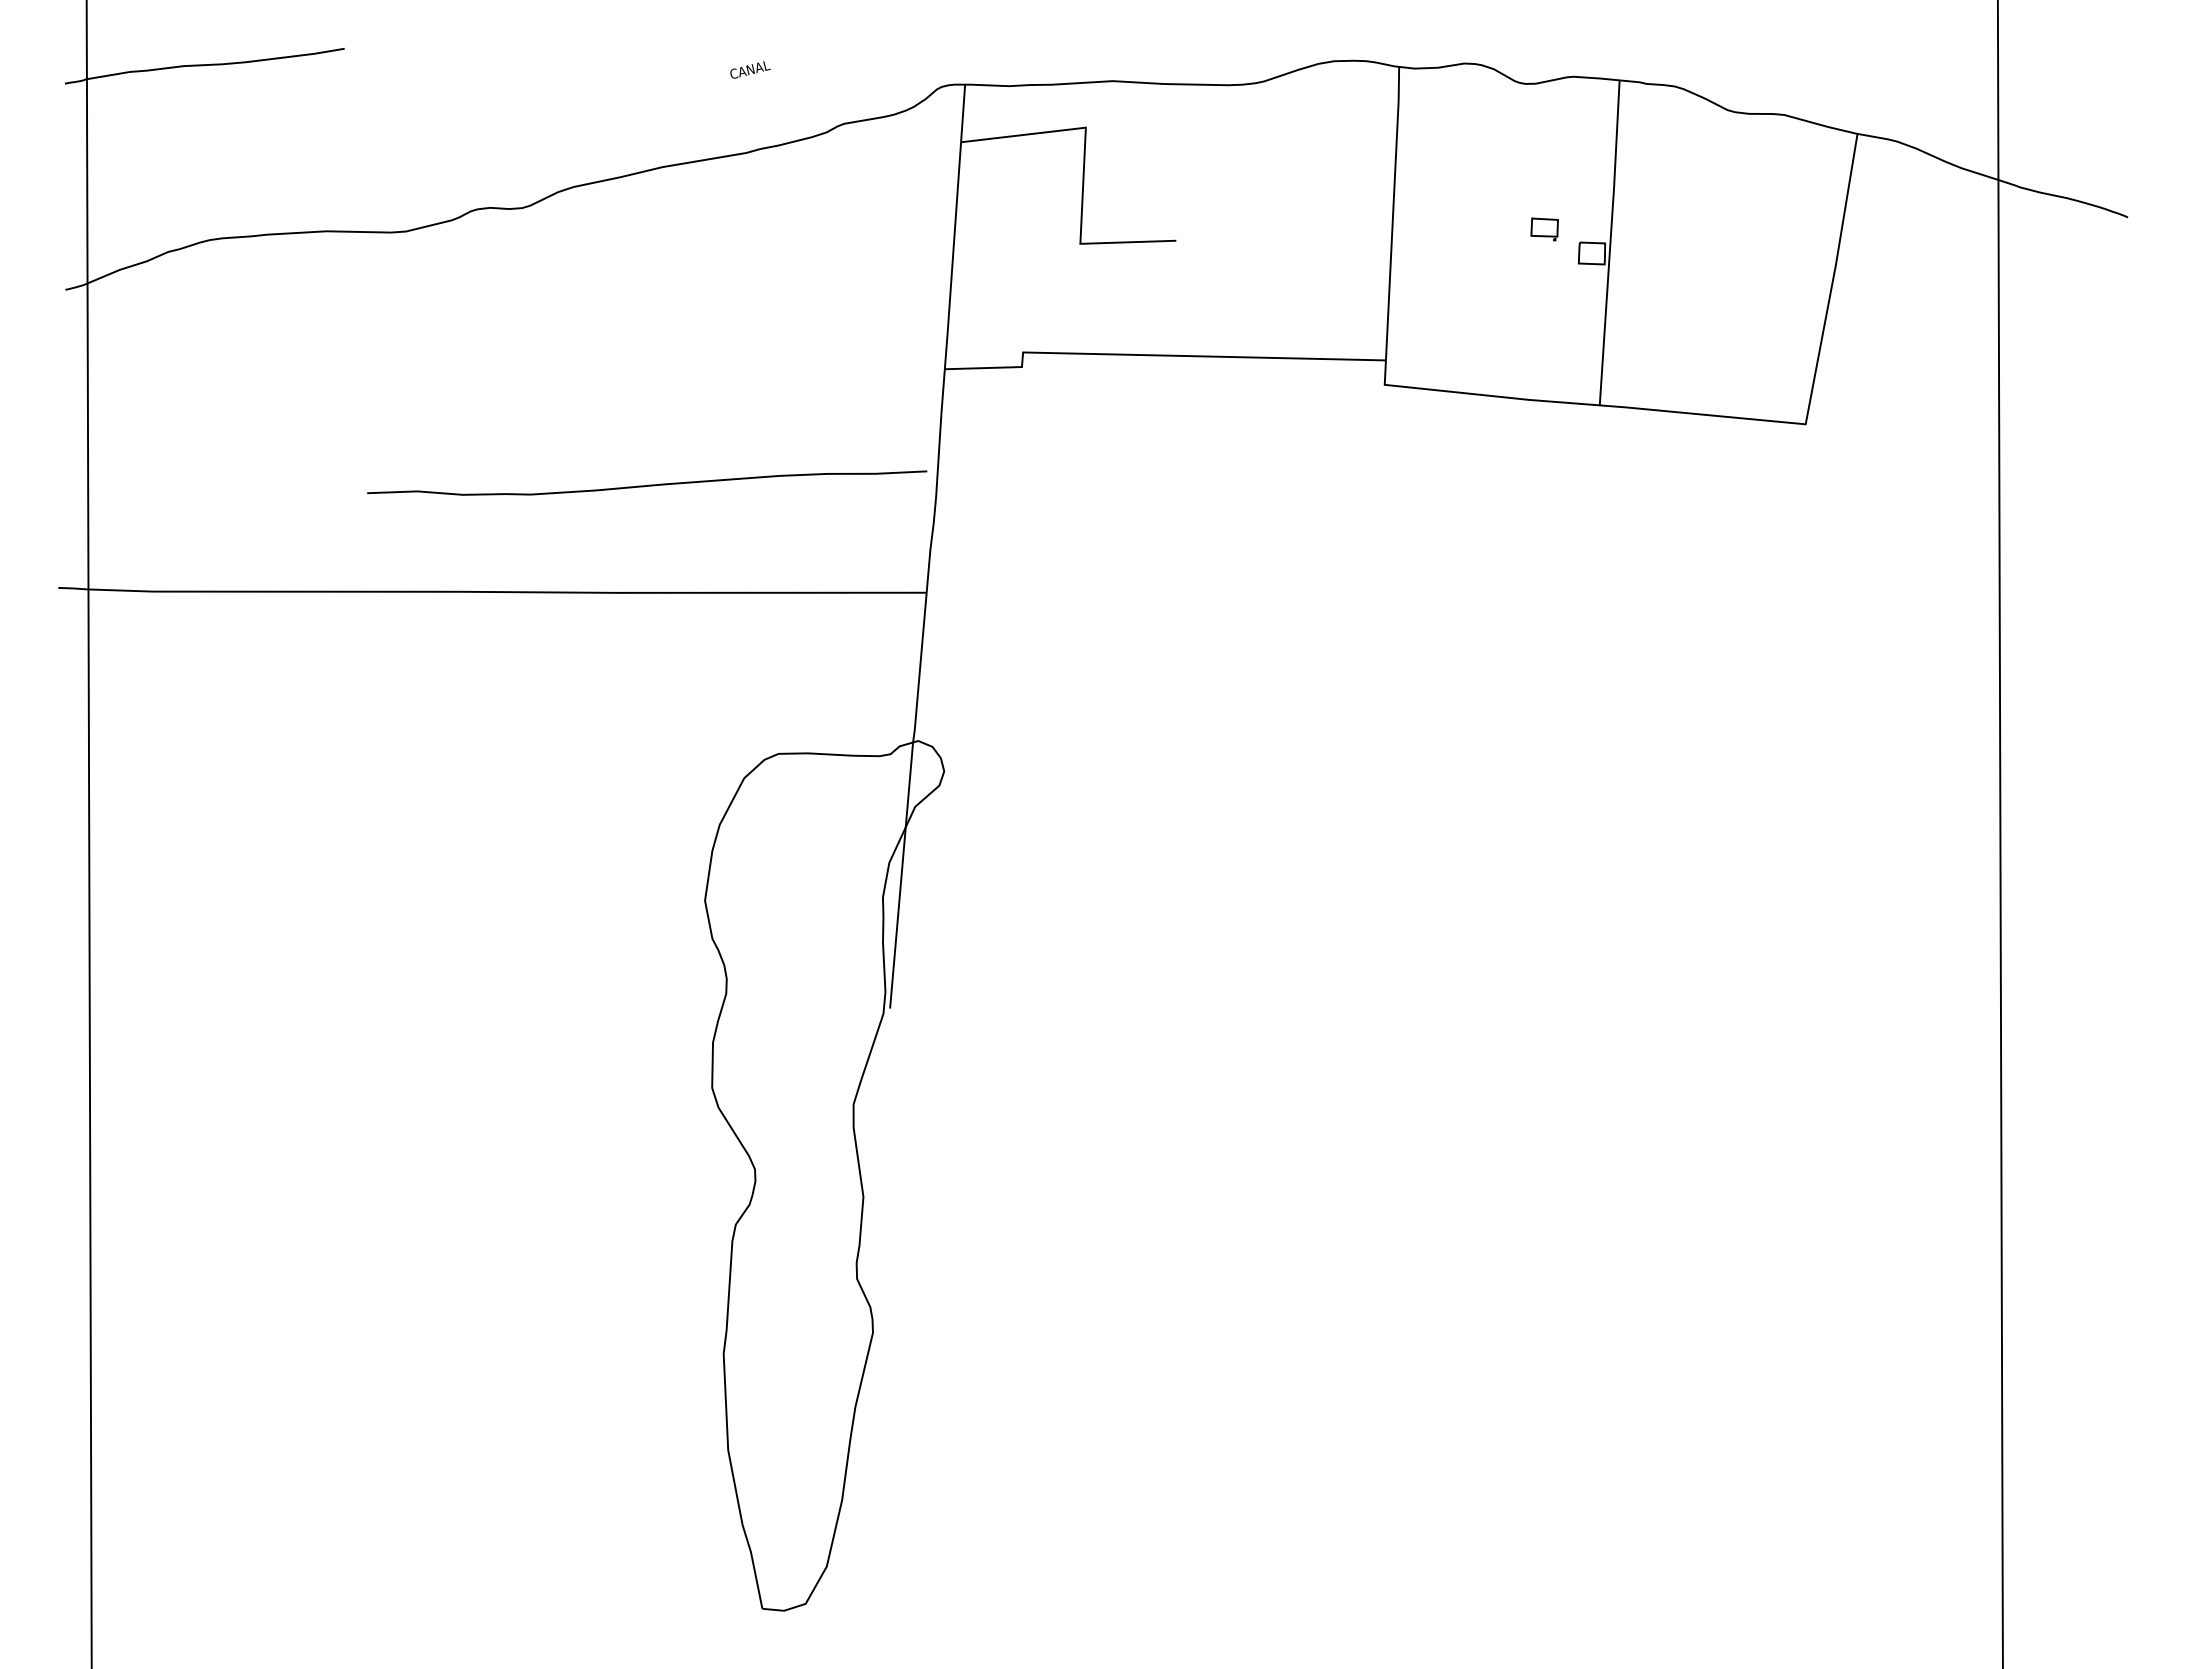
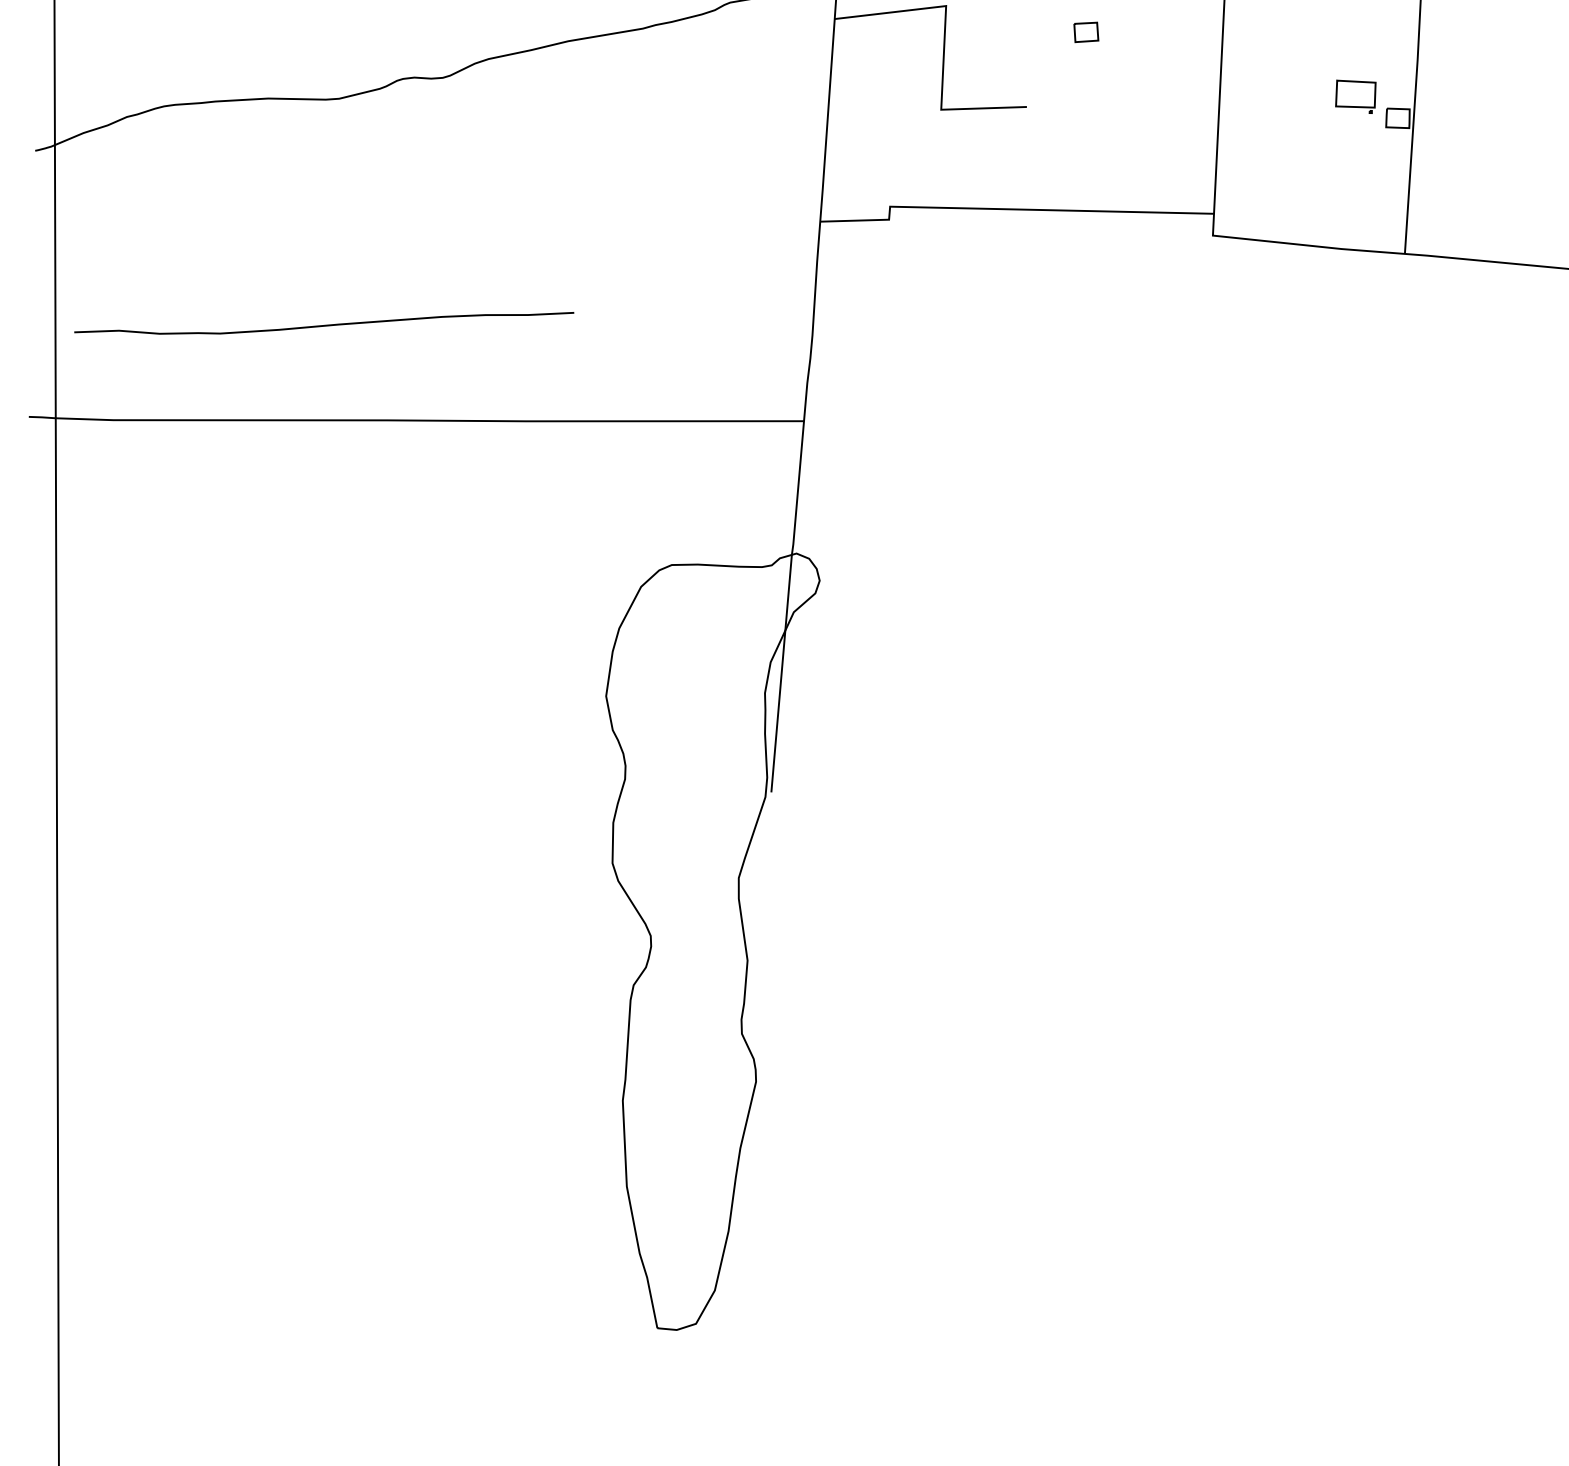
part: (1242, 157) -> (1085, 32), added
part: (1544, 229) -> (1355, 96), size x1.67
curve: (648, 484) -> (325, 324), moved

